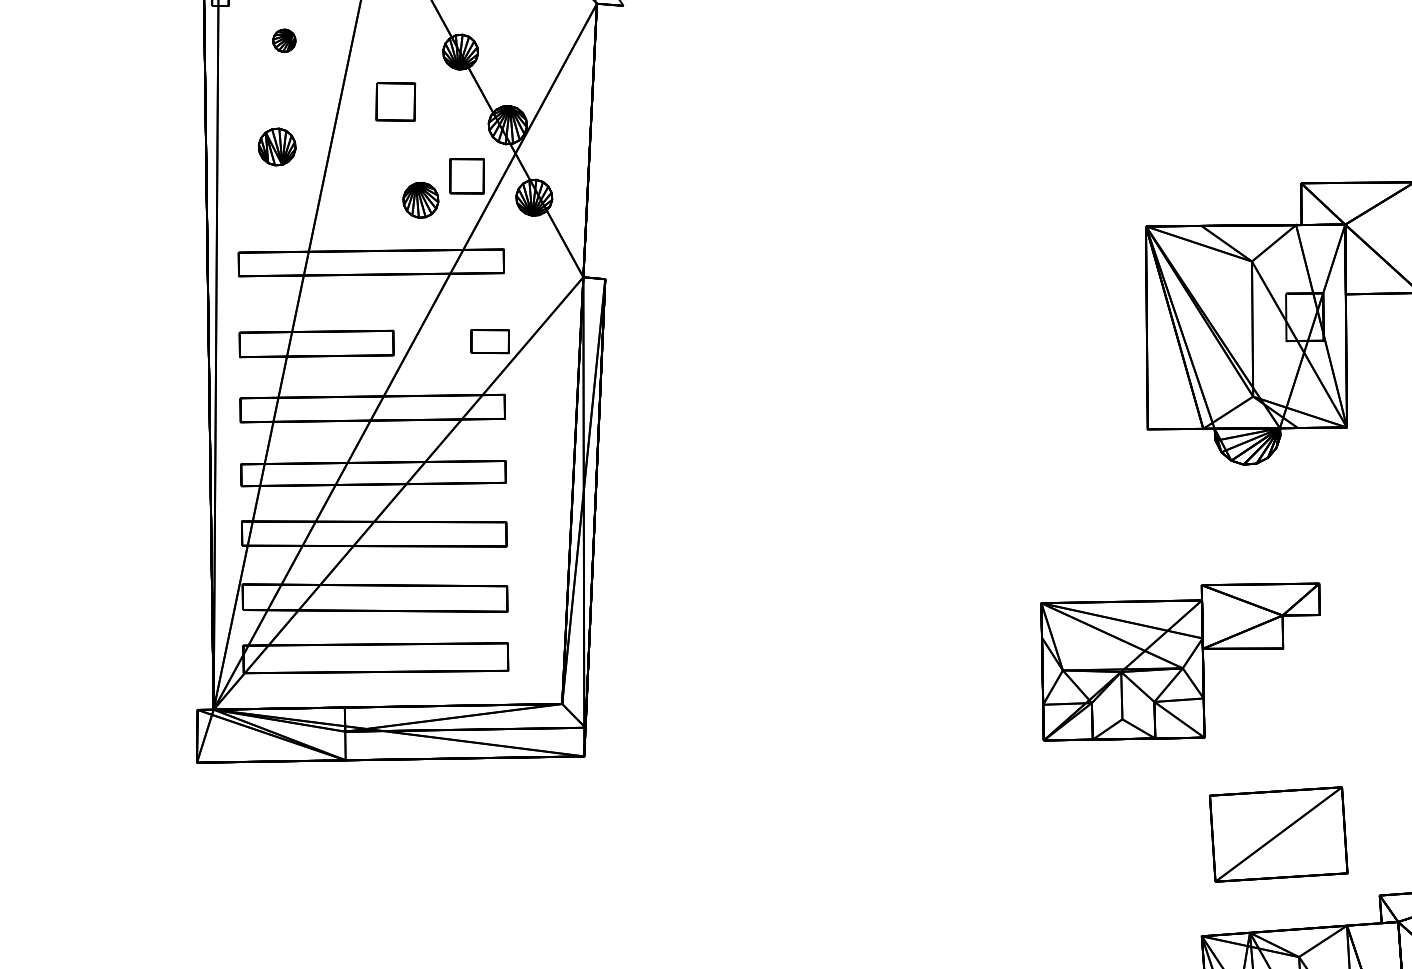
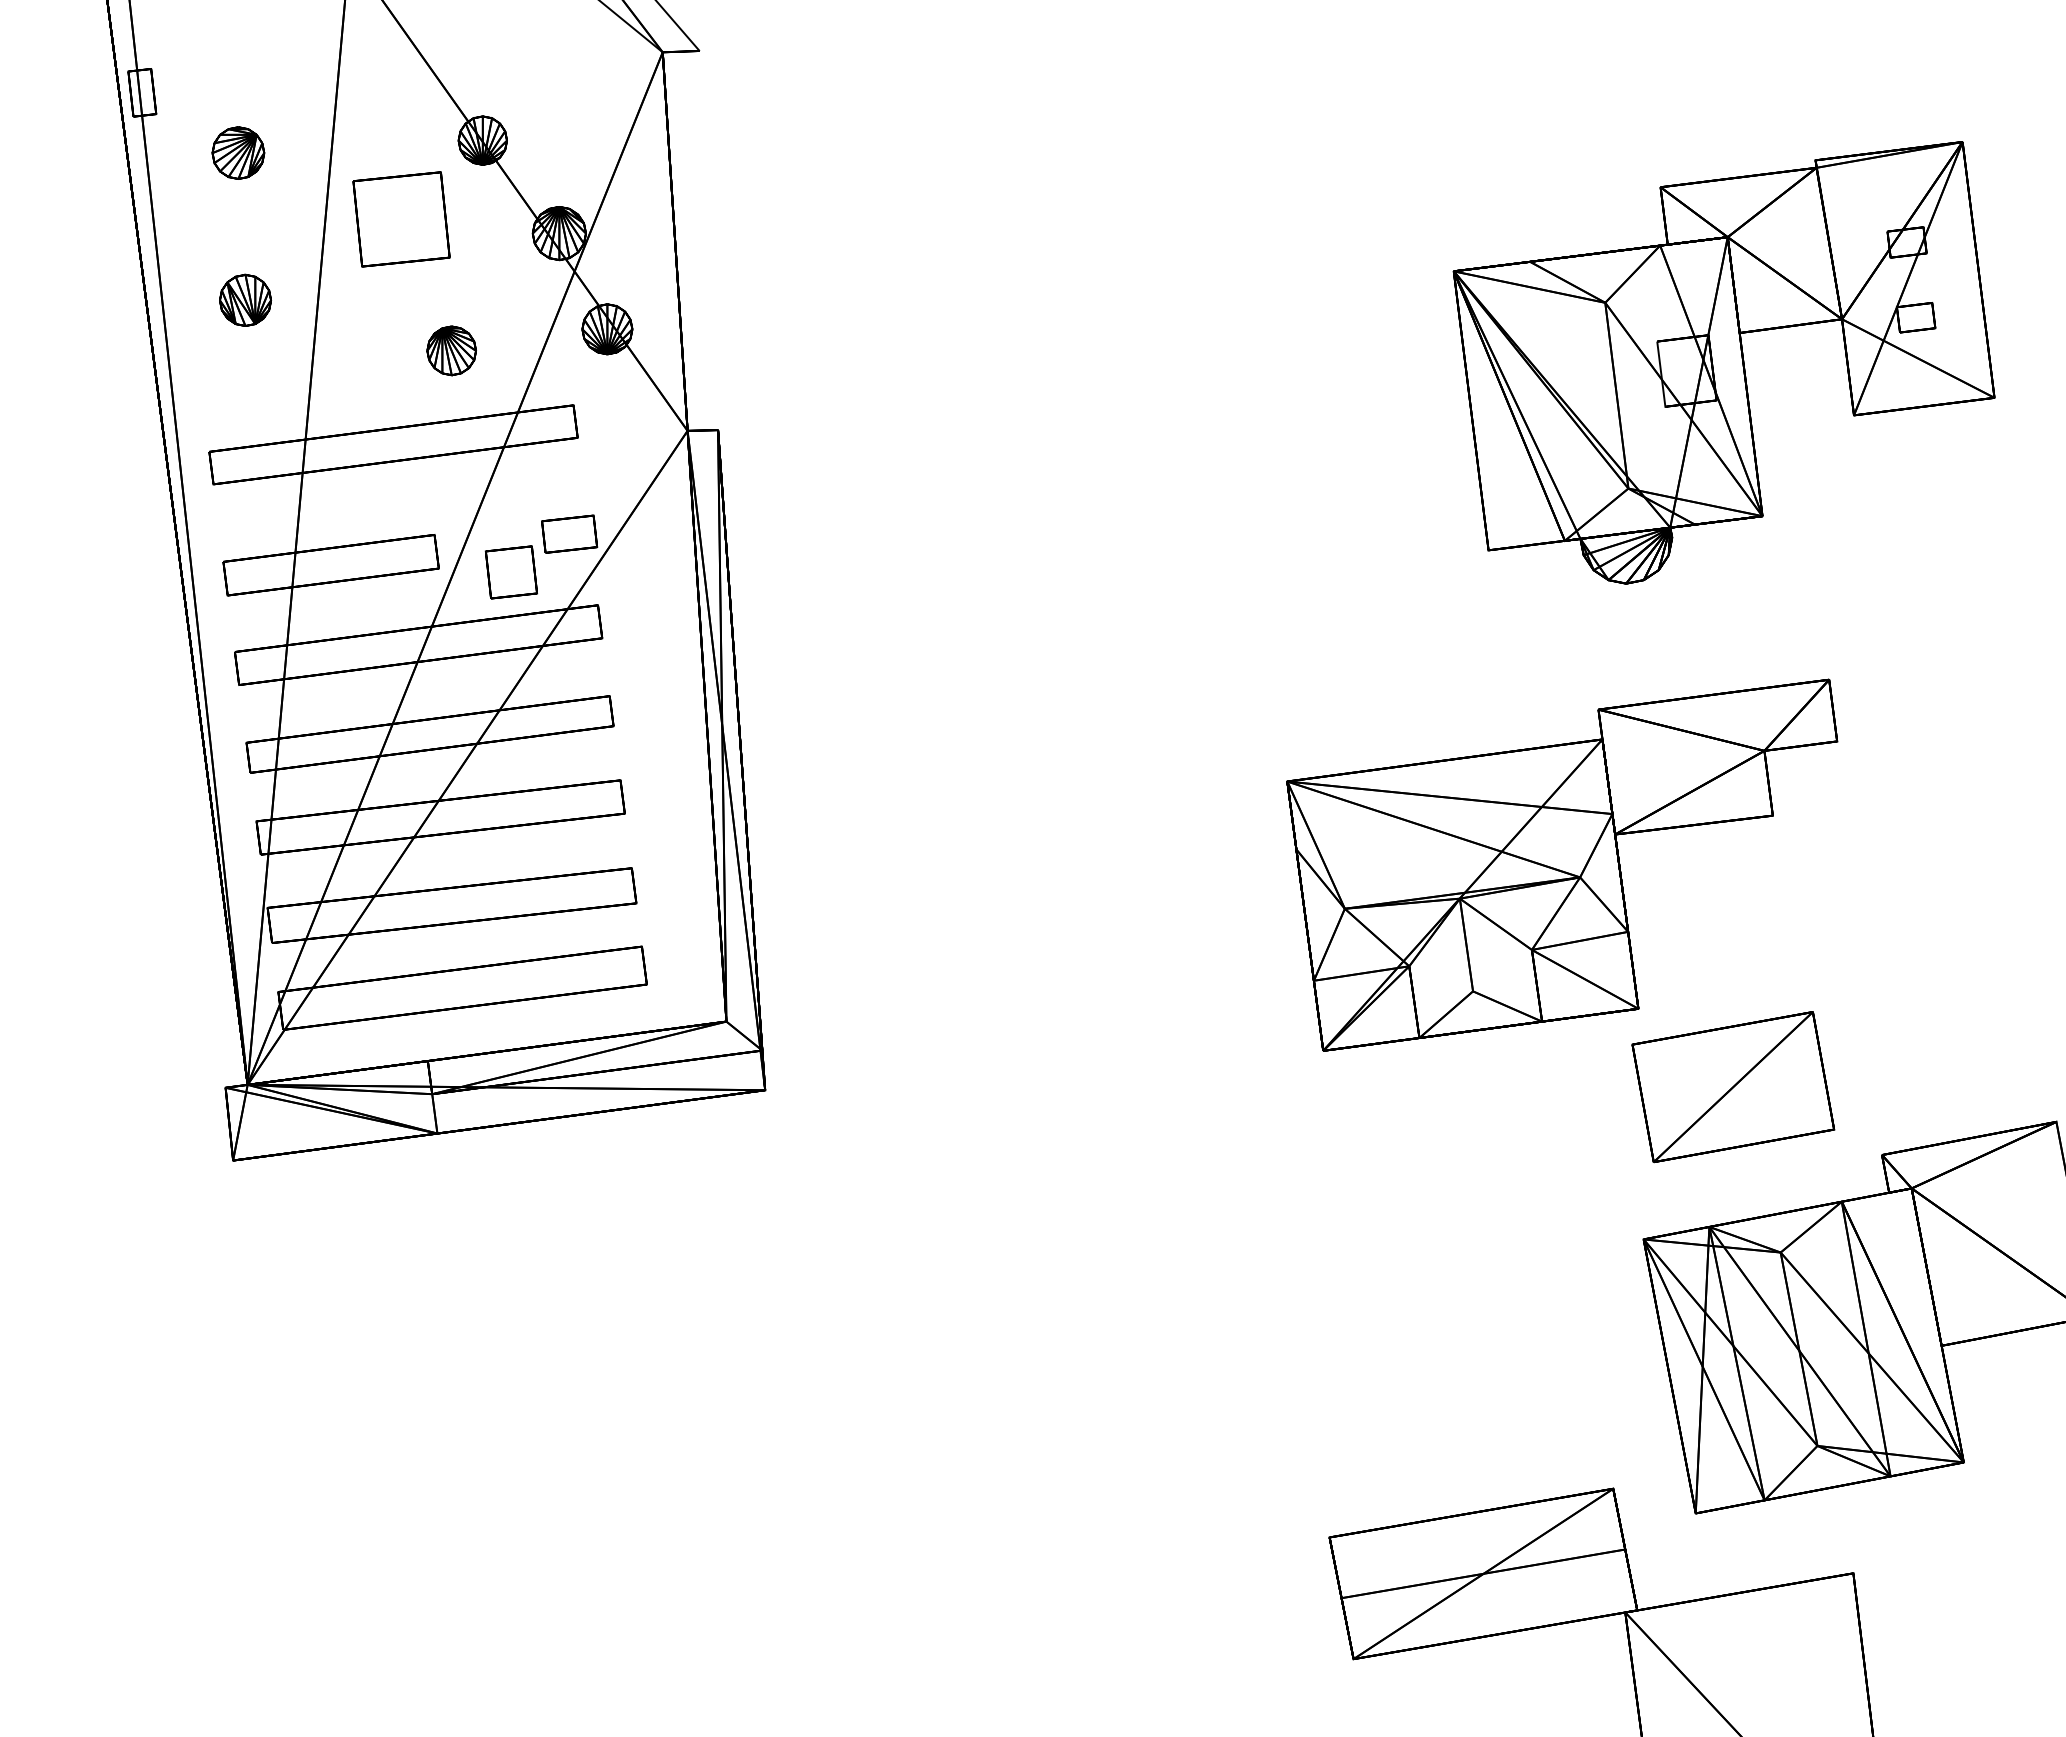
part: (284, 40) -> (238, 152), size x1.67
part: (395, 101) -> (401, 219), size x1.67
part: (466, 176) -> (510, 572), moved
part: (1174, 660) -> (1562, 864), size x1.43

